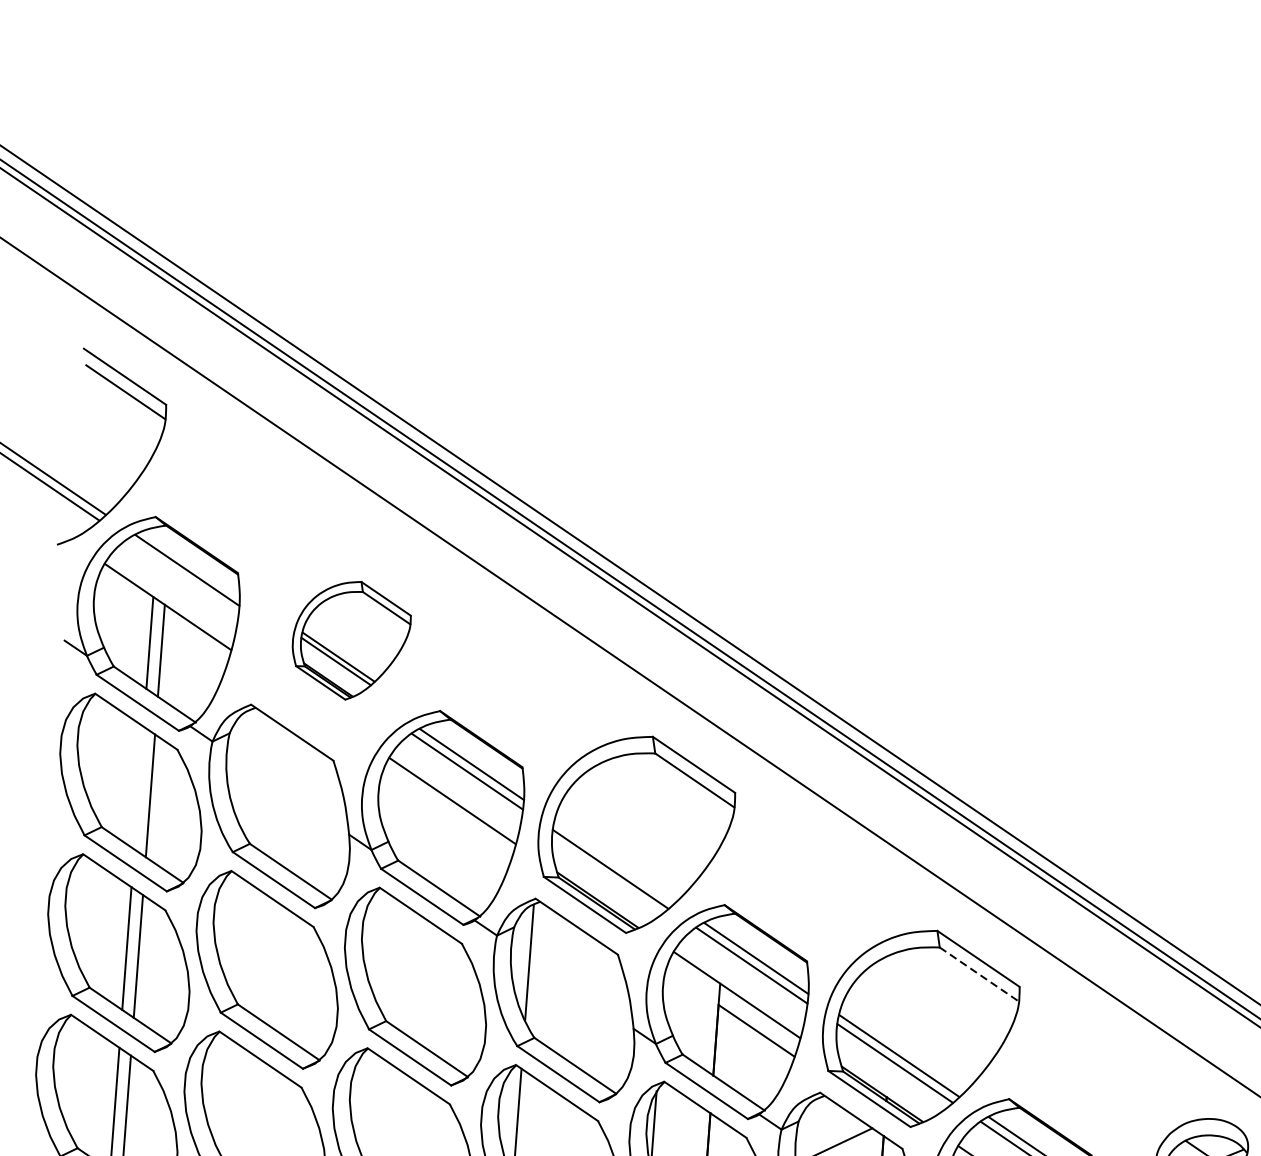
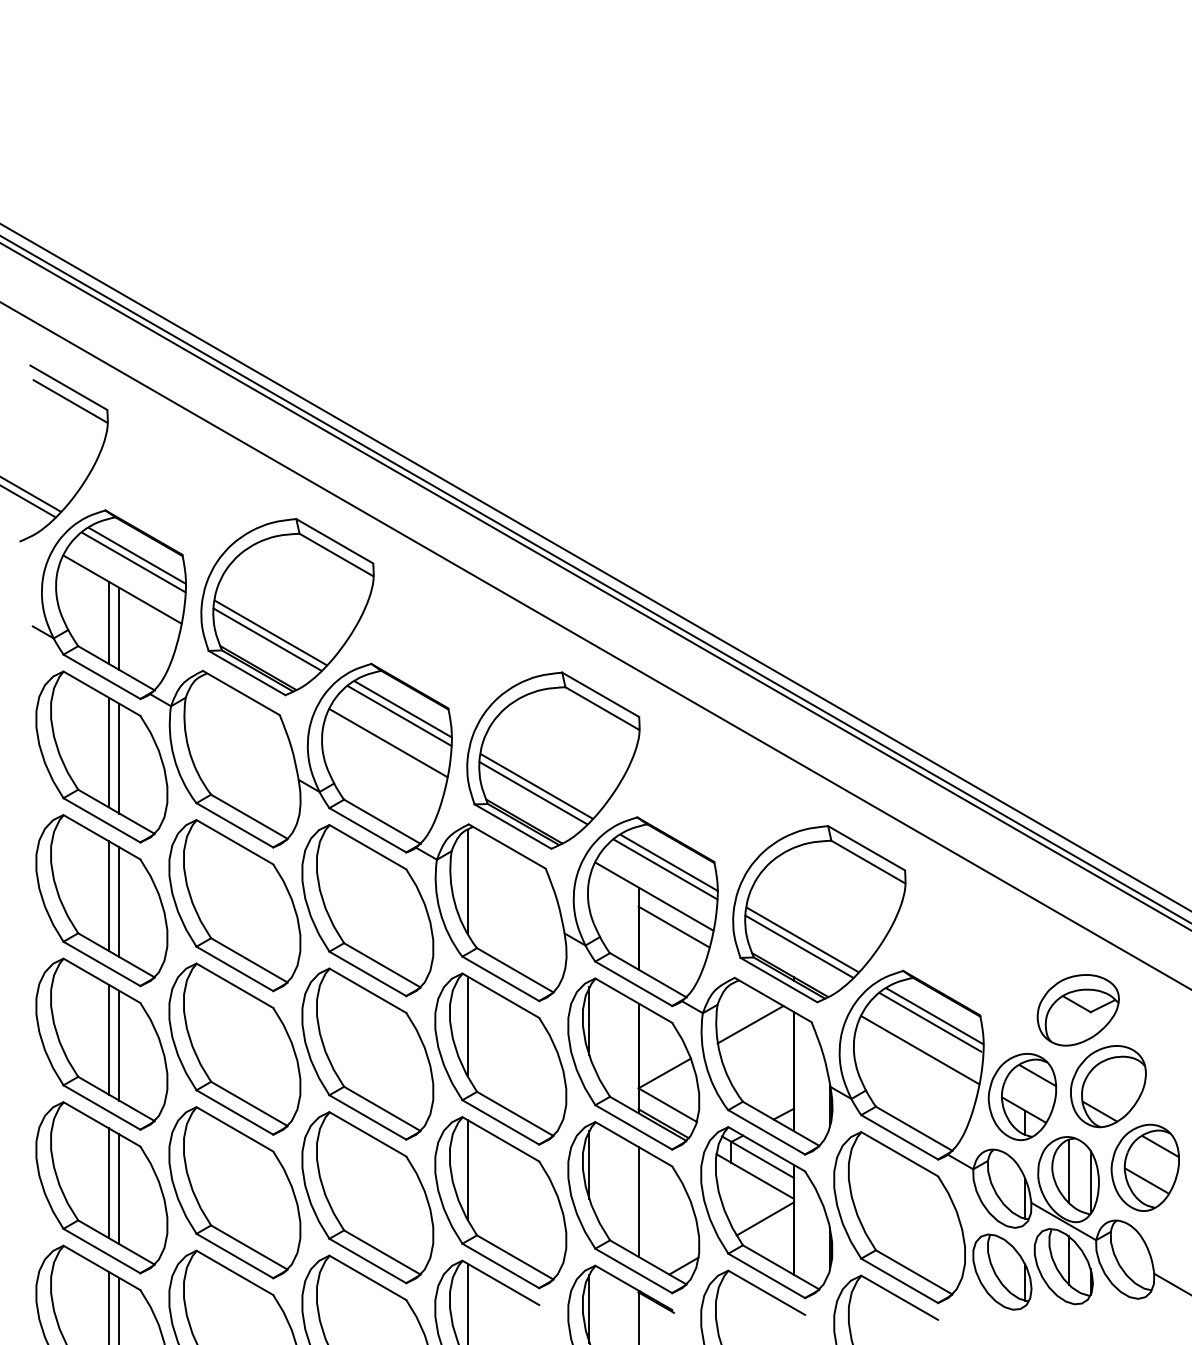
line: (182, 577) -> (133, 562), added
part: (351, 640) -> (287, 607), size x1.67
line: (138, 788) -> (108, 752), added
line: (614, 862) -> (536, 786), added
line: (979, 974) -> (868, 862), dashed -> solid

